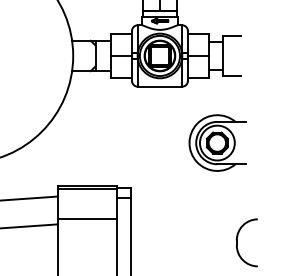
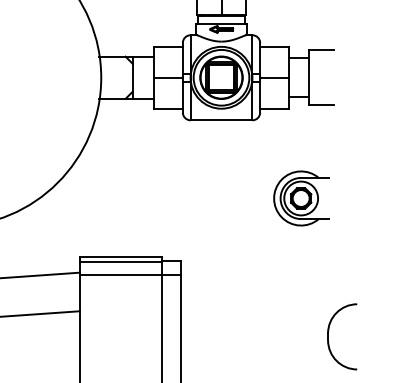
part: (217, 142) -> (301, 197), size x0.7
line: (86, 219) -> (119, 275), moved

